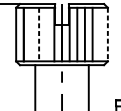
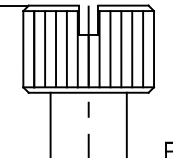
line: (31, 34) -> (45, 48), added
line: (39, 34) -> (56, 49), dashed -> solid
line: (46, 34) -> (66, 49), added
line: (100, 34) -> (143, 49), added
line: (108, 34) -> (154, 49), dashed -> solid

